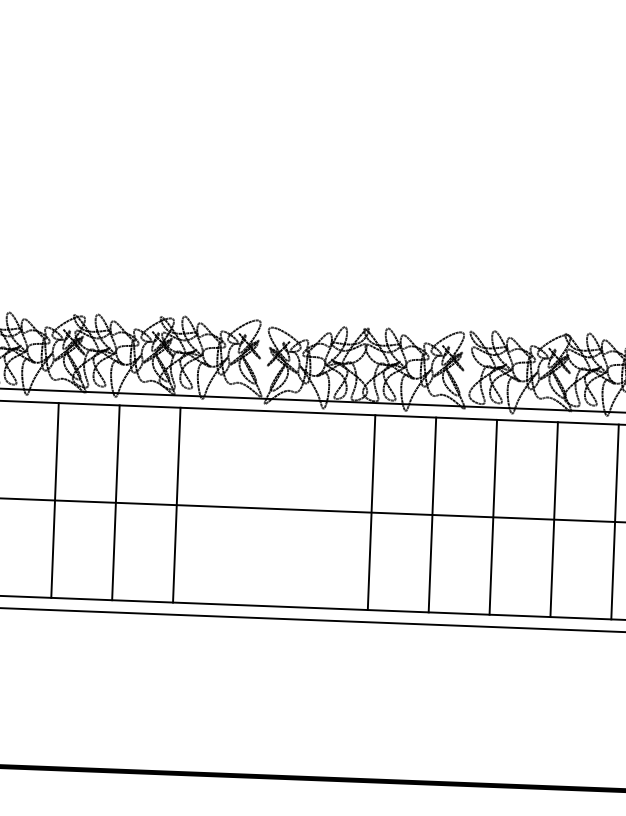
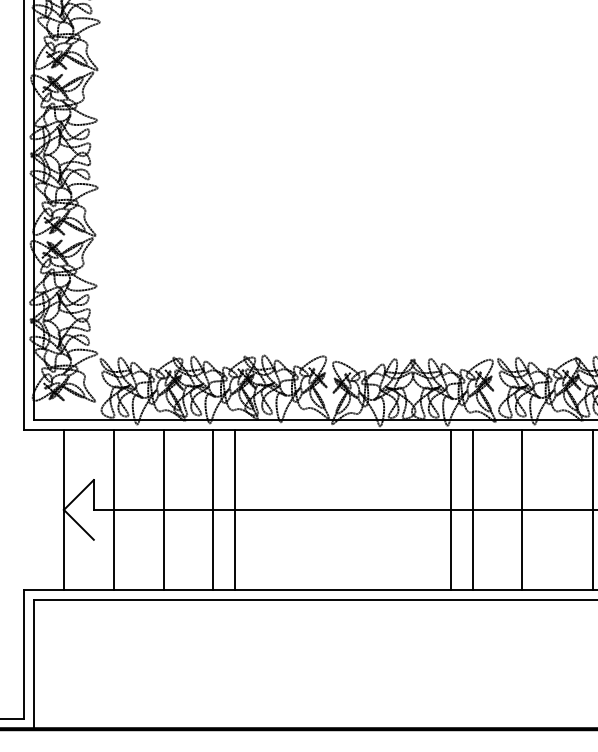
line: (177, 504) -> (235, 509), moved
line: (371, 512) -> (450, 509), moved
line: (554, 519) -> (593, 509), moved

